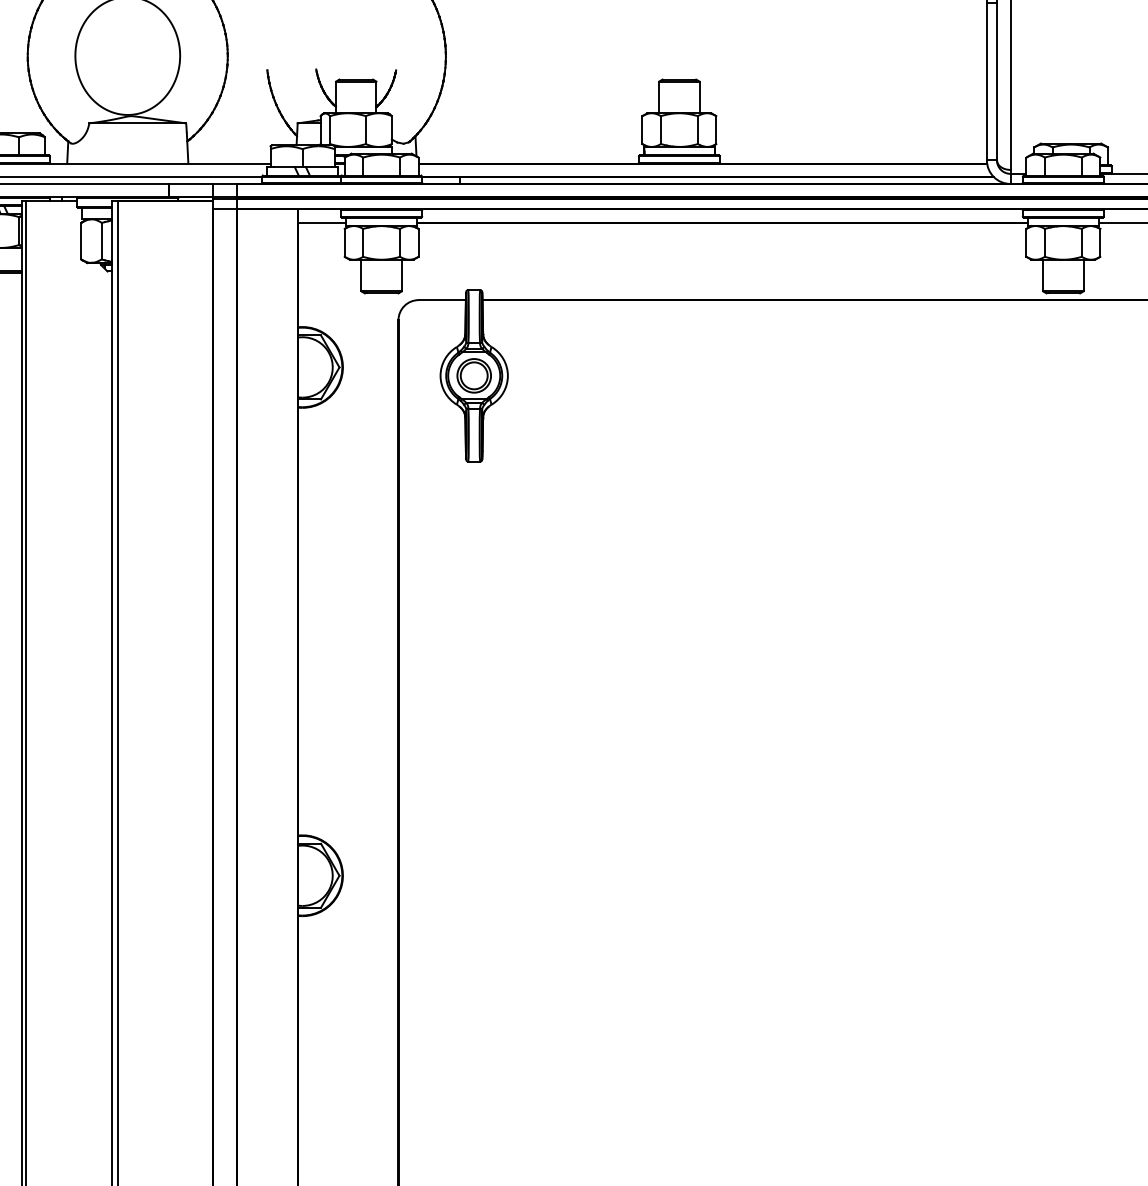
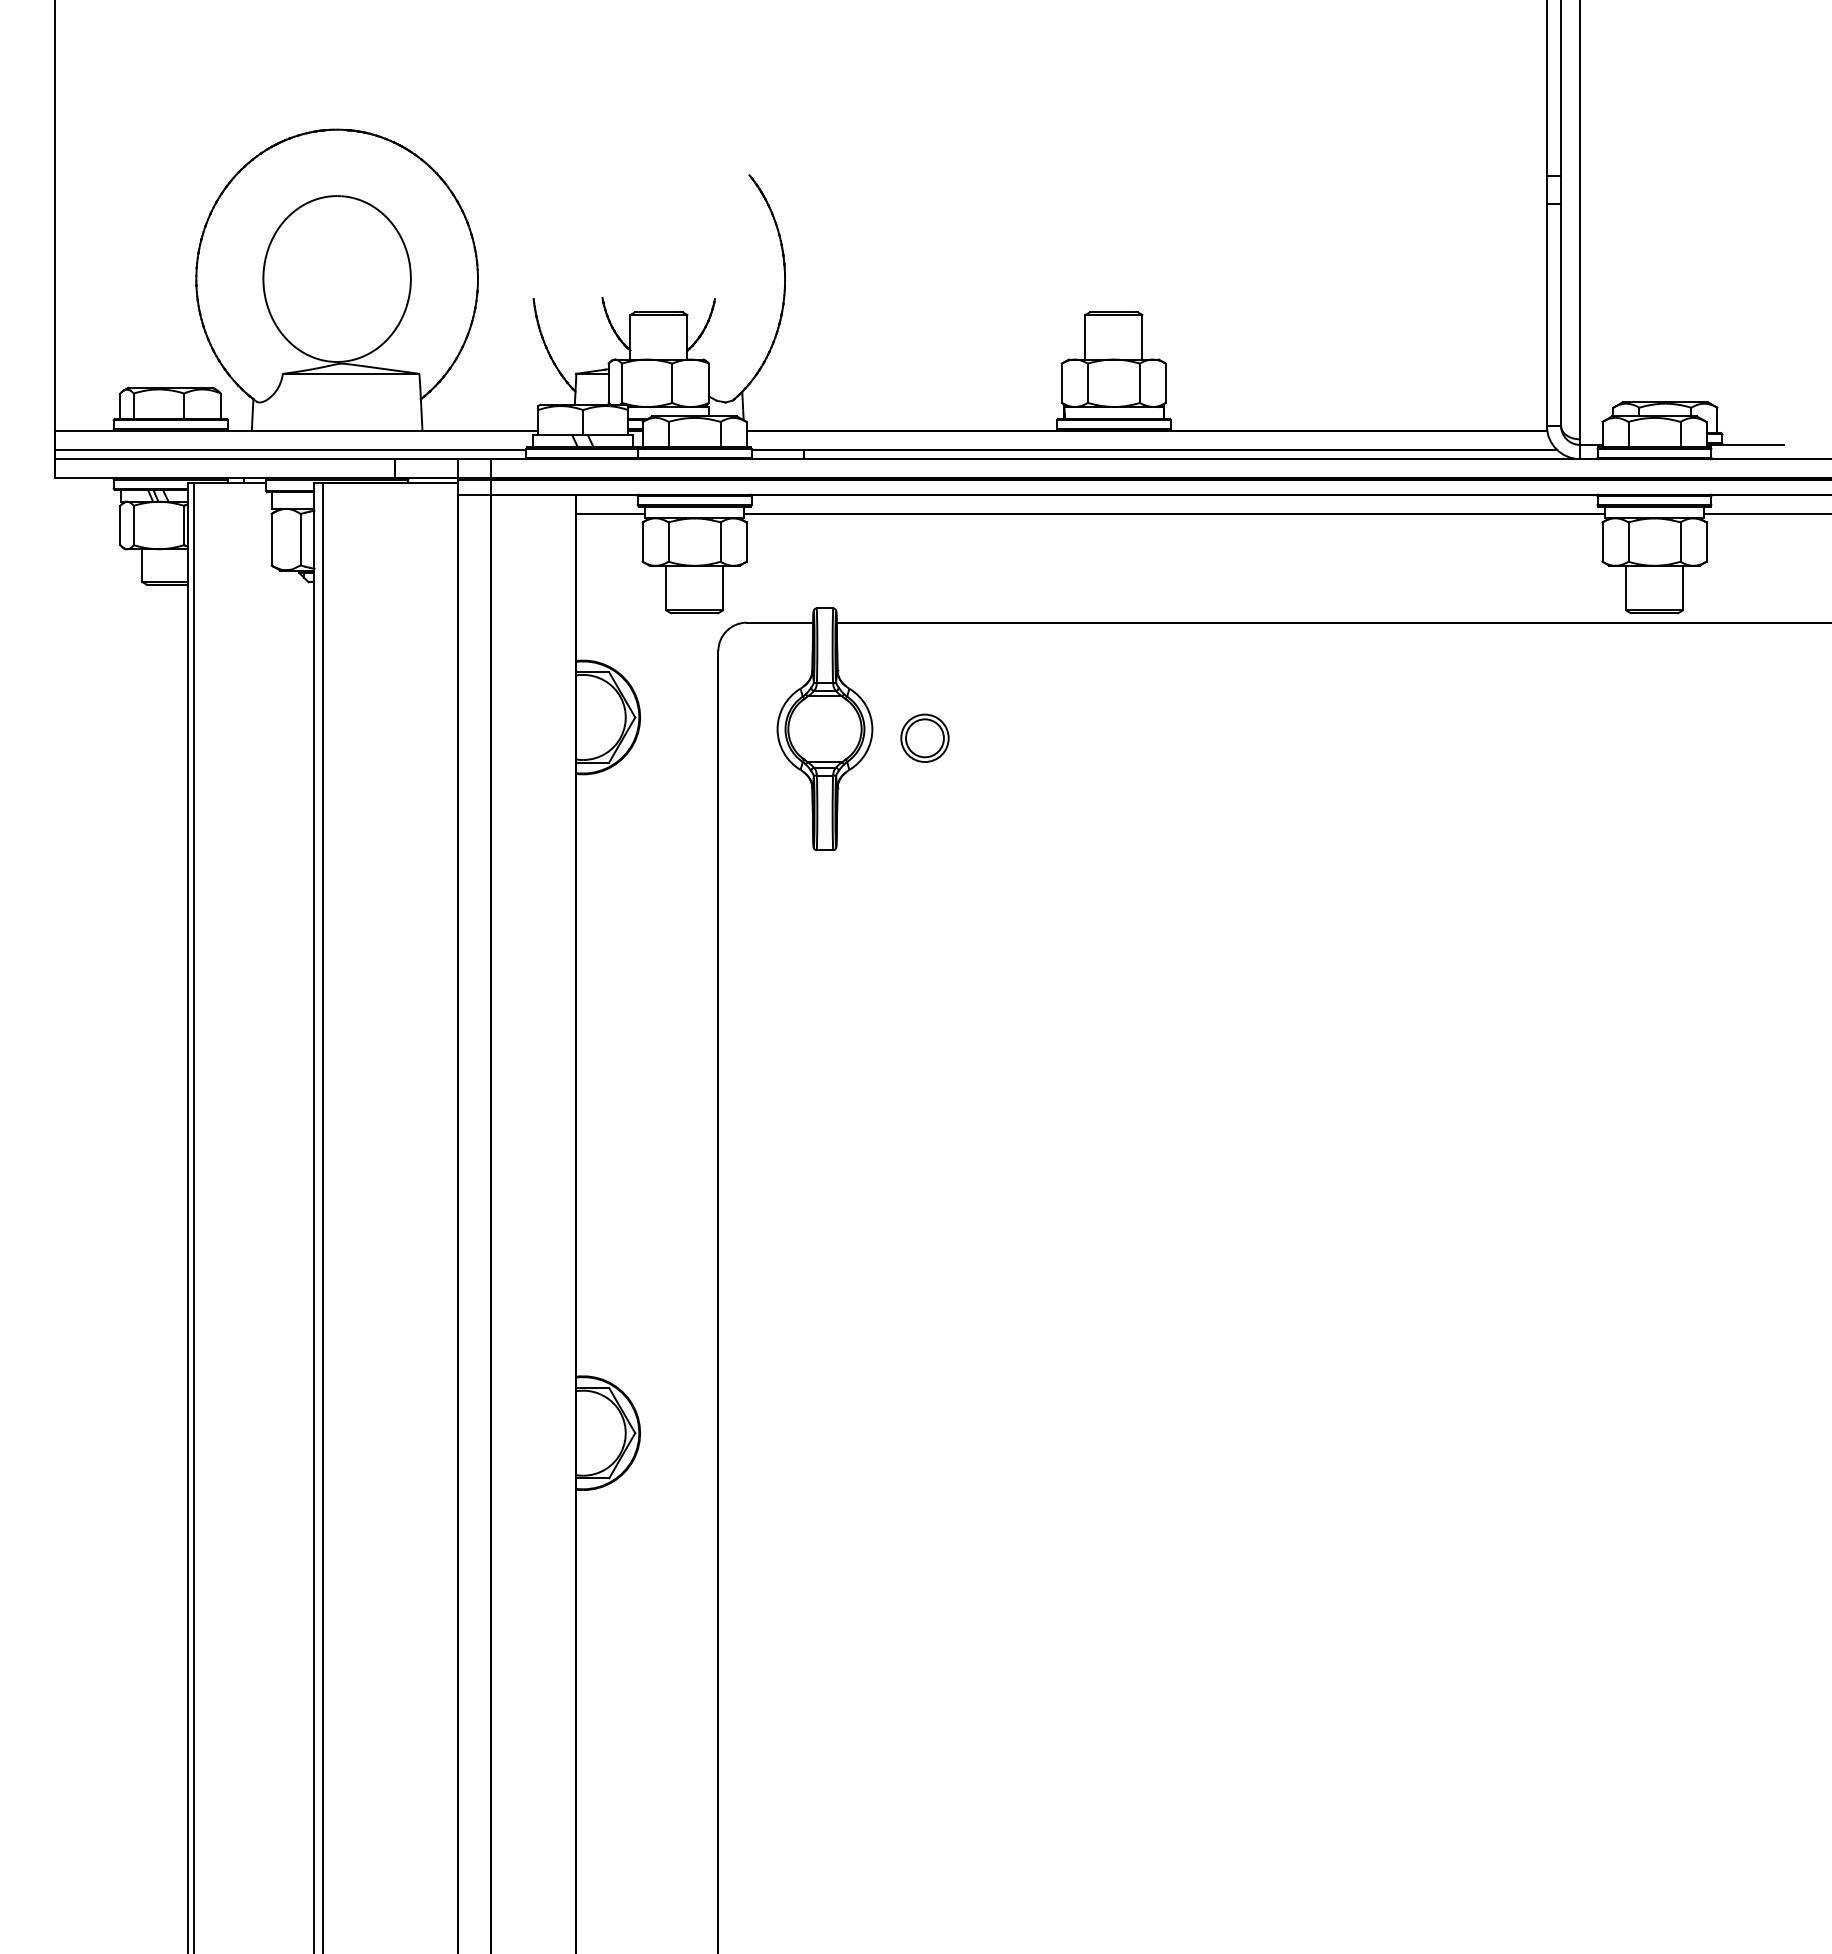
part: (473, 375) -> (924, 737), moved

